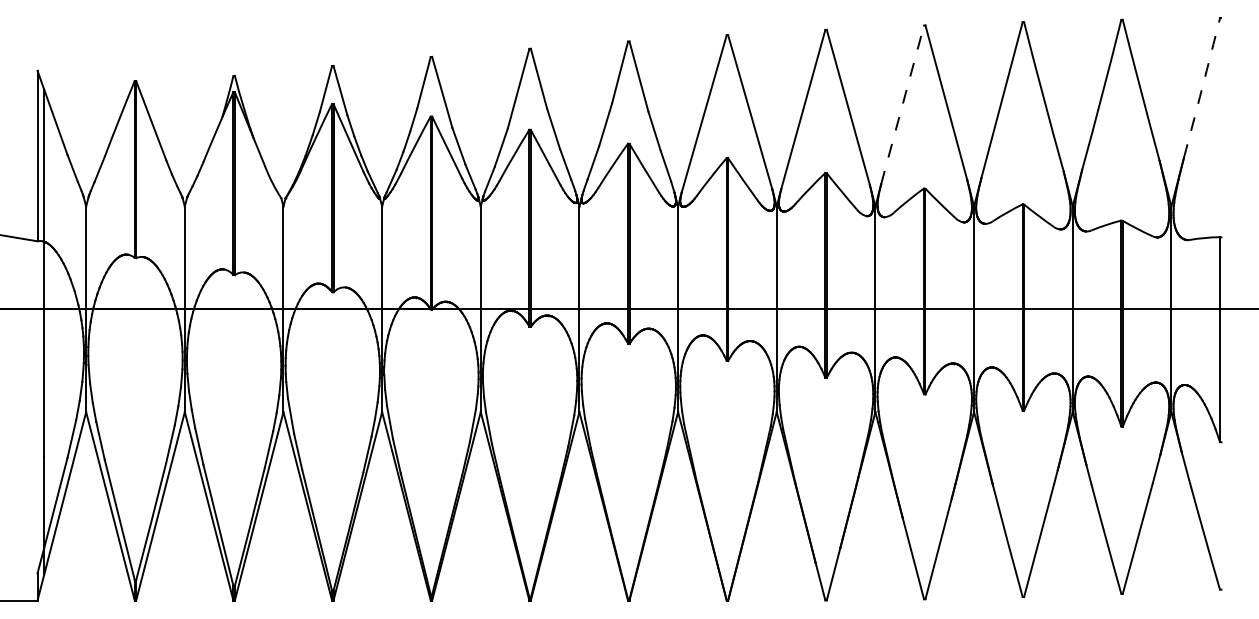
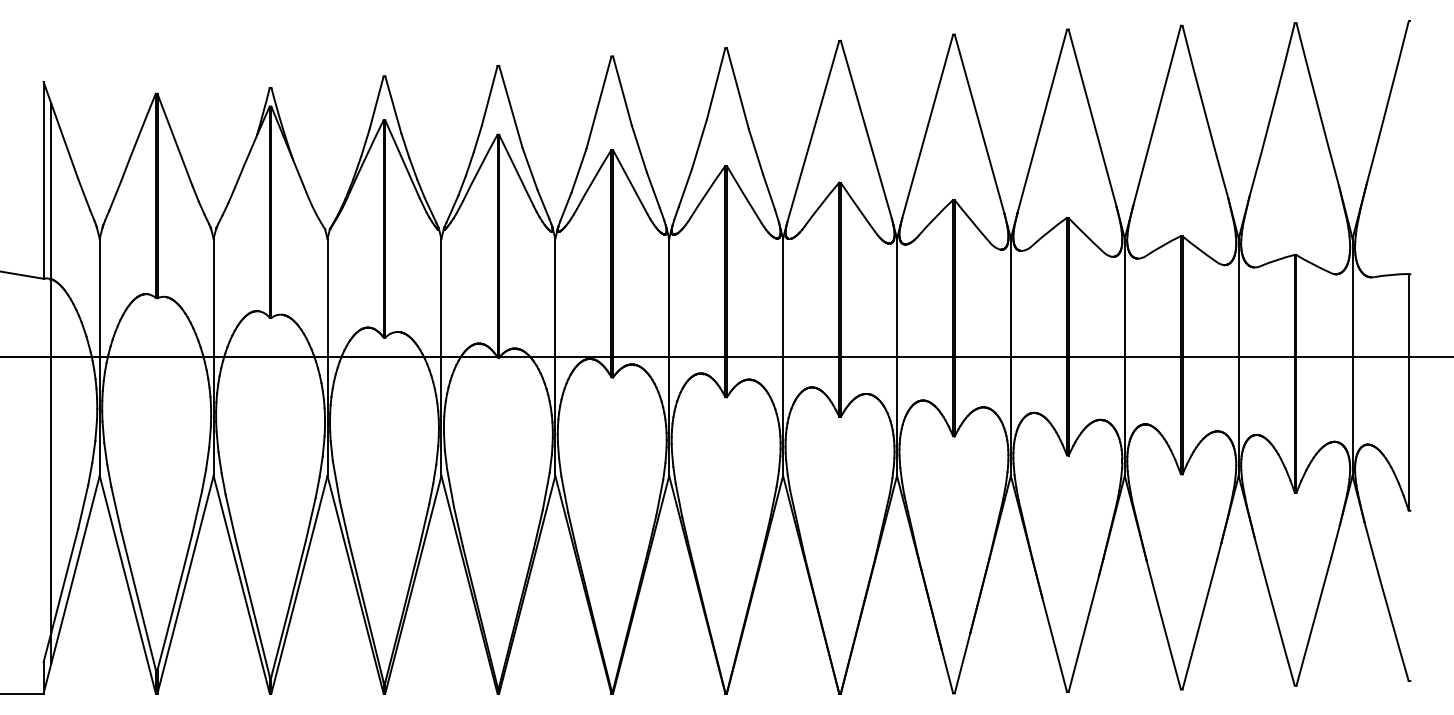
arc: (1202, 88) -> (1388, 102), dashed -> solid
line: (902, 104) -> (1042, 120), dashed -> solid

